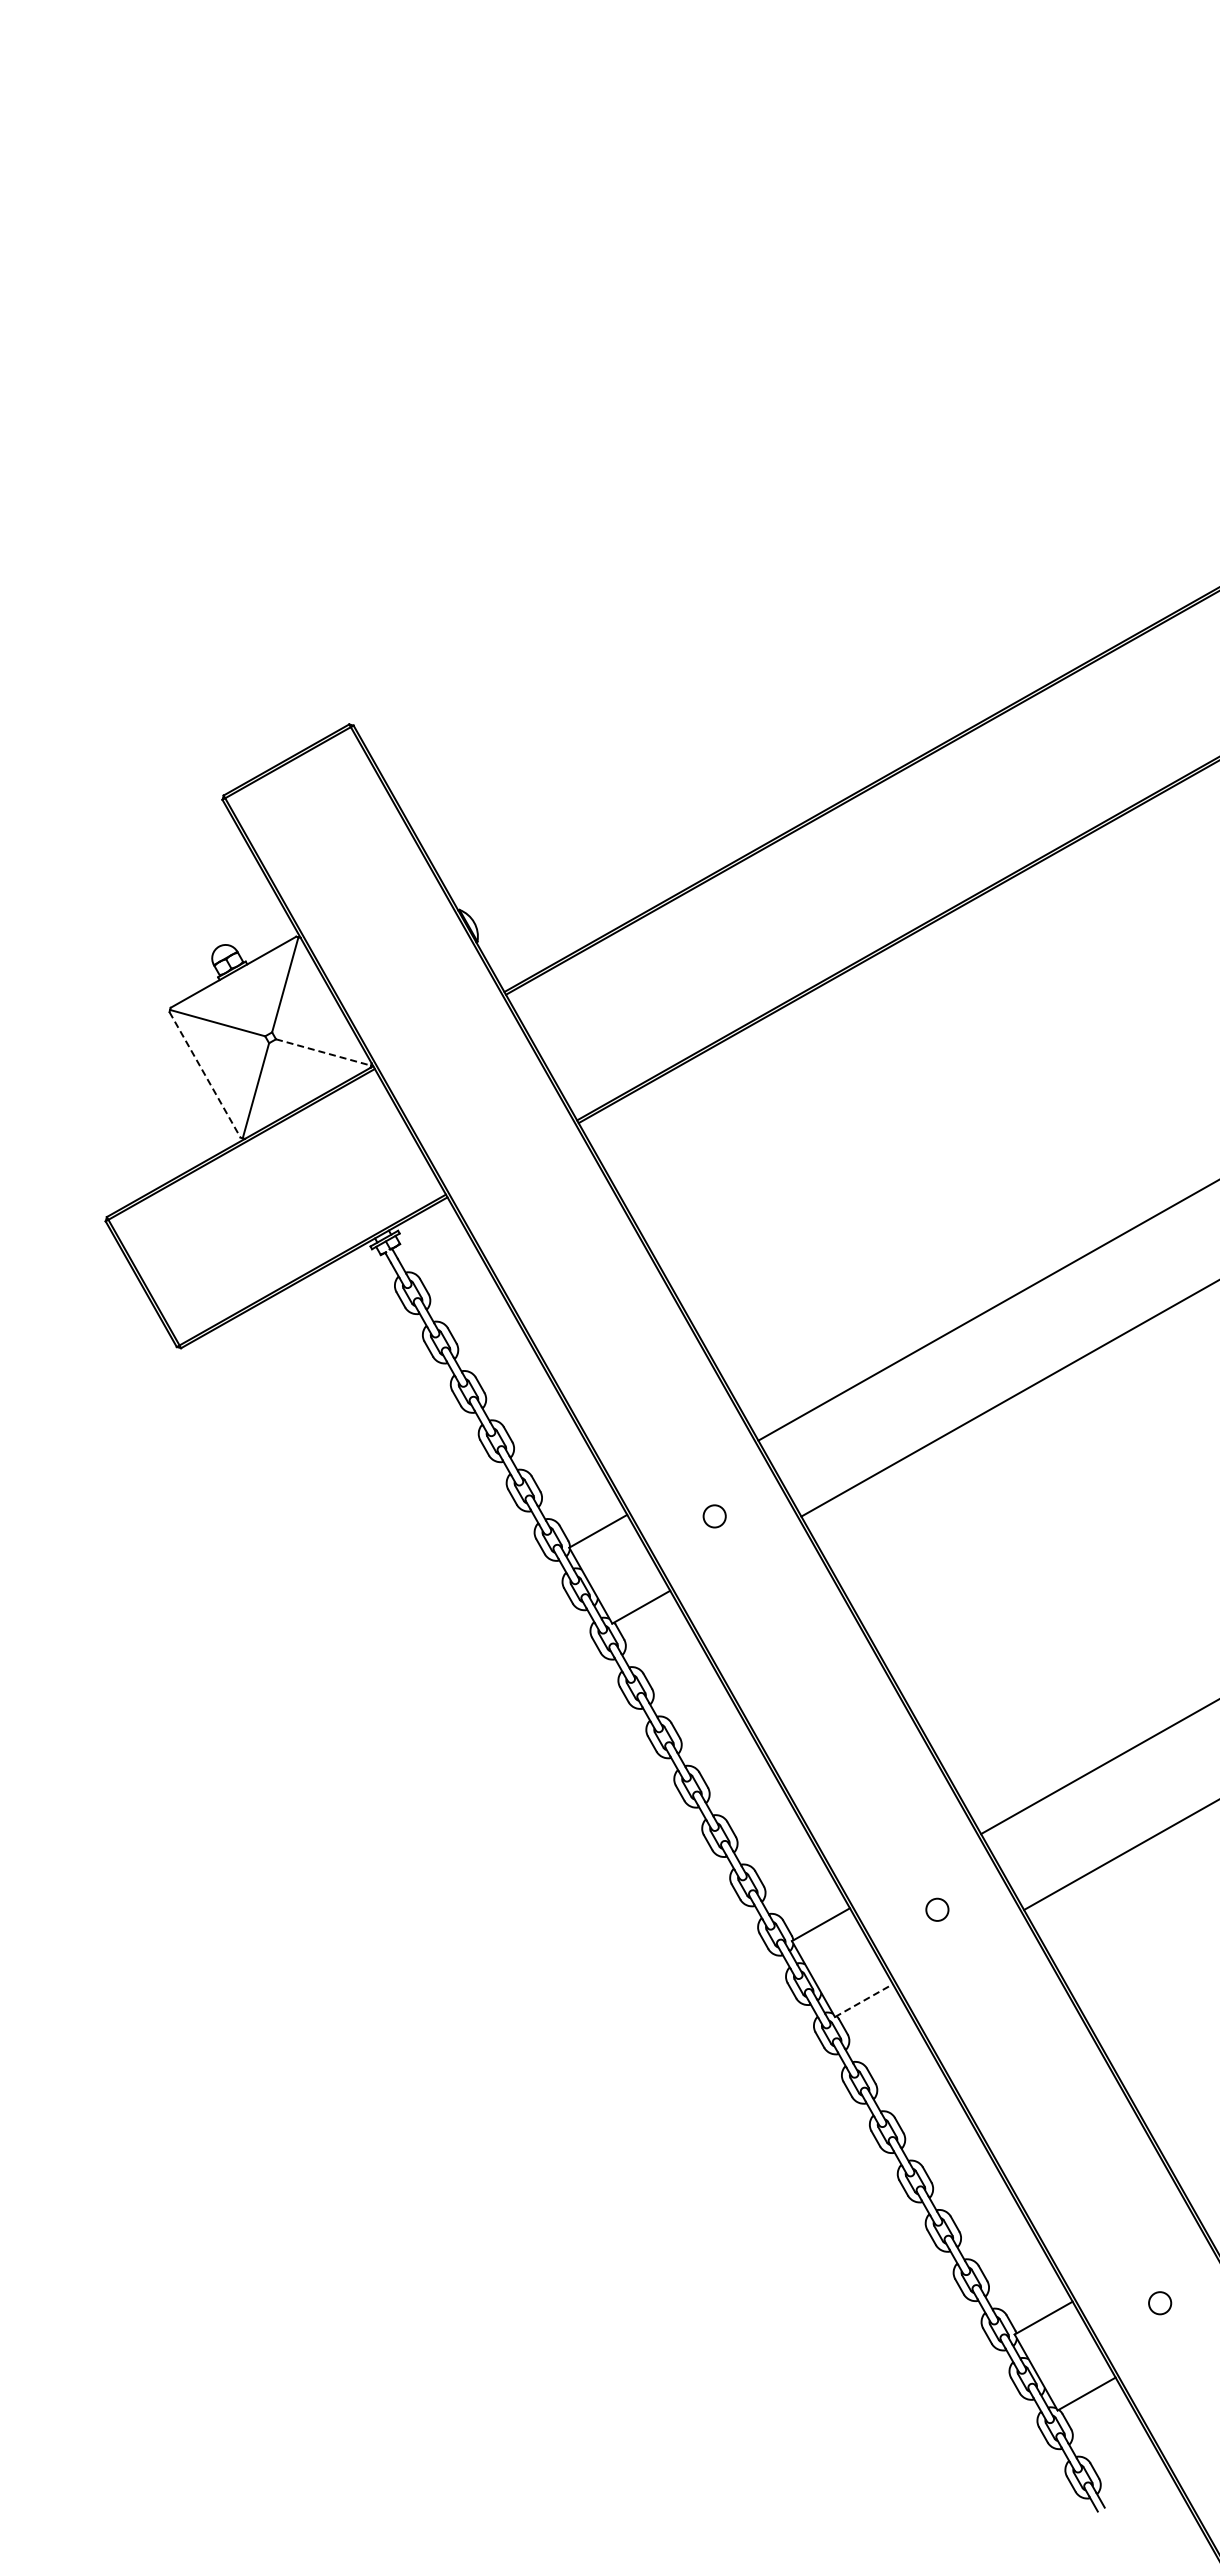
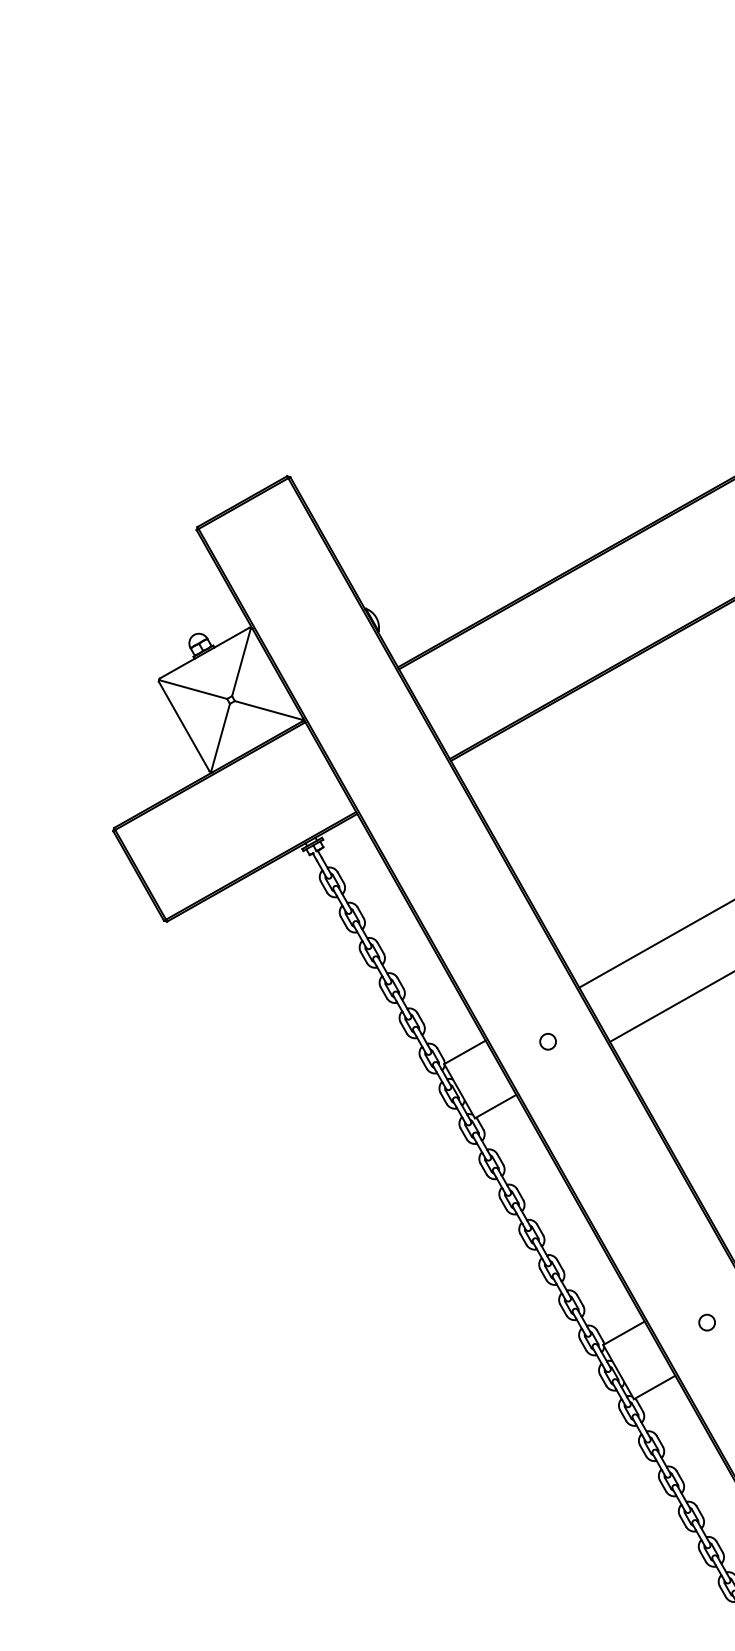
line: (324, 1052) -> (269, 710), dashed -> solid
line: (205, 1075) -> (184, 726), dashed -> solid
line: (864, 2000) -> (655, 1387), dashed -> solid

